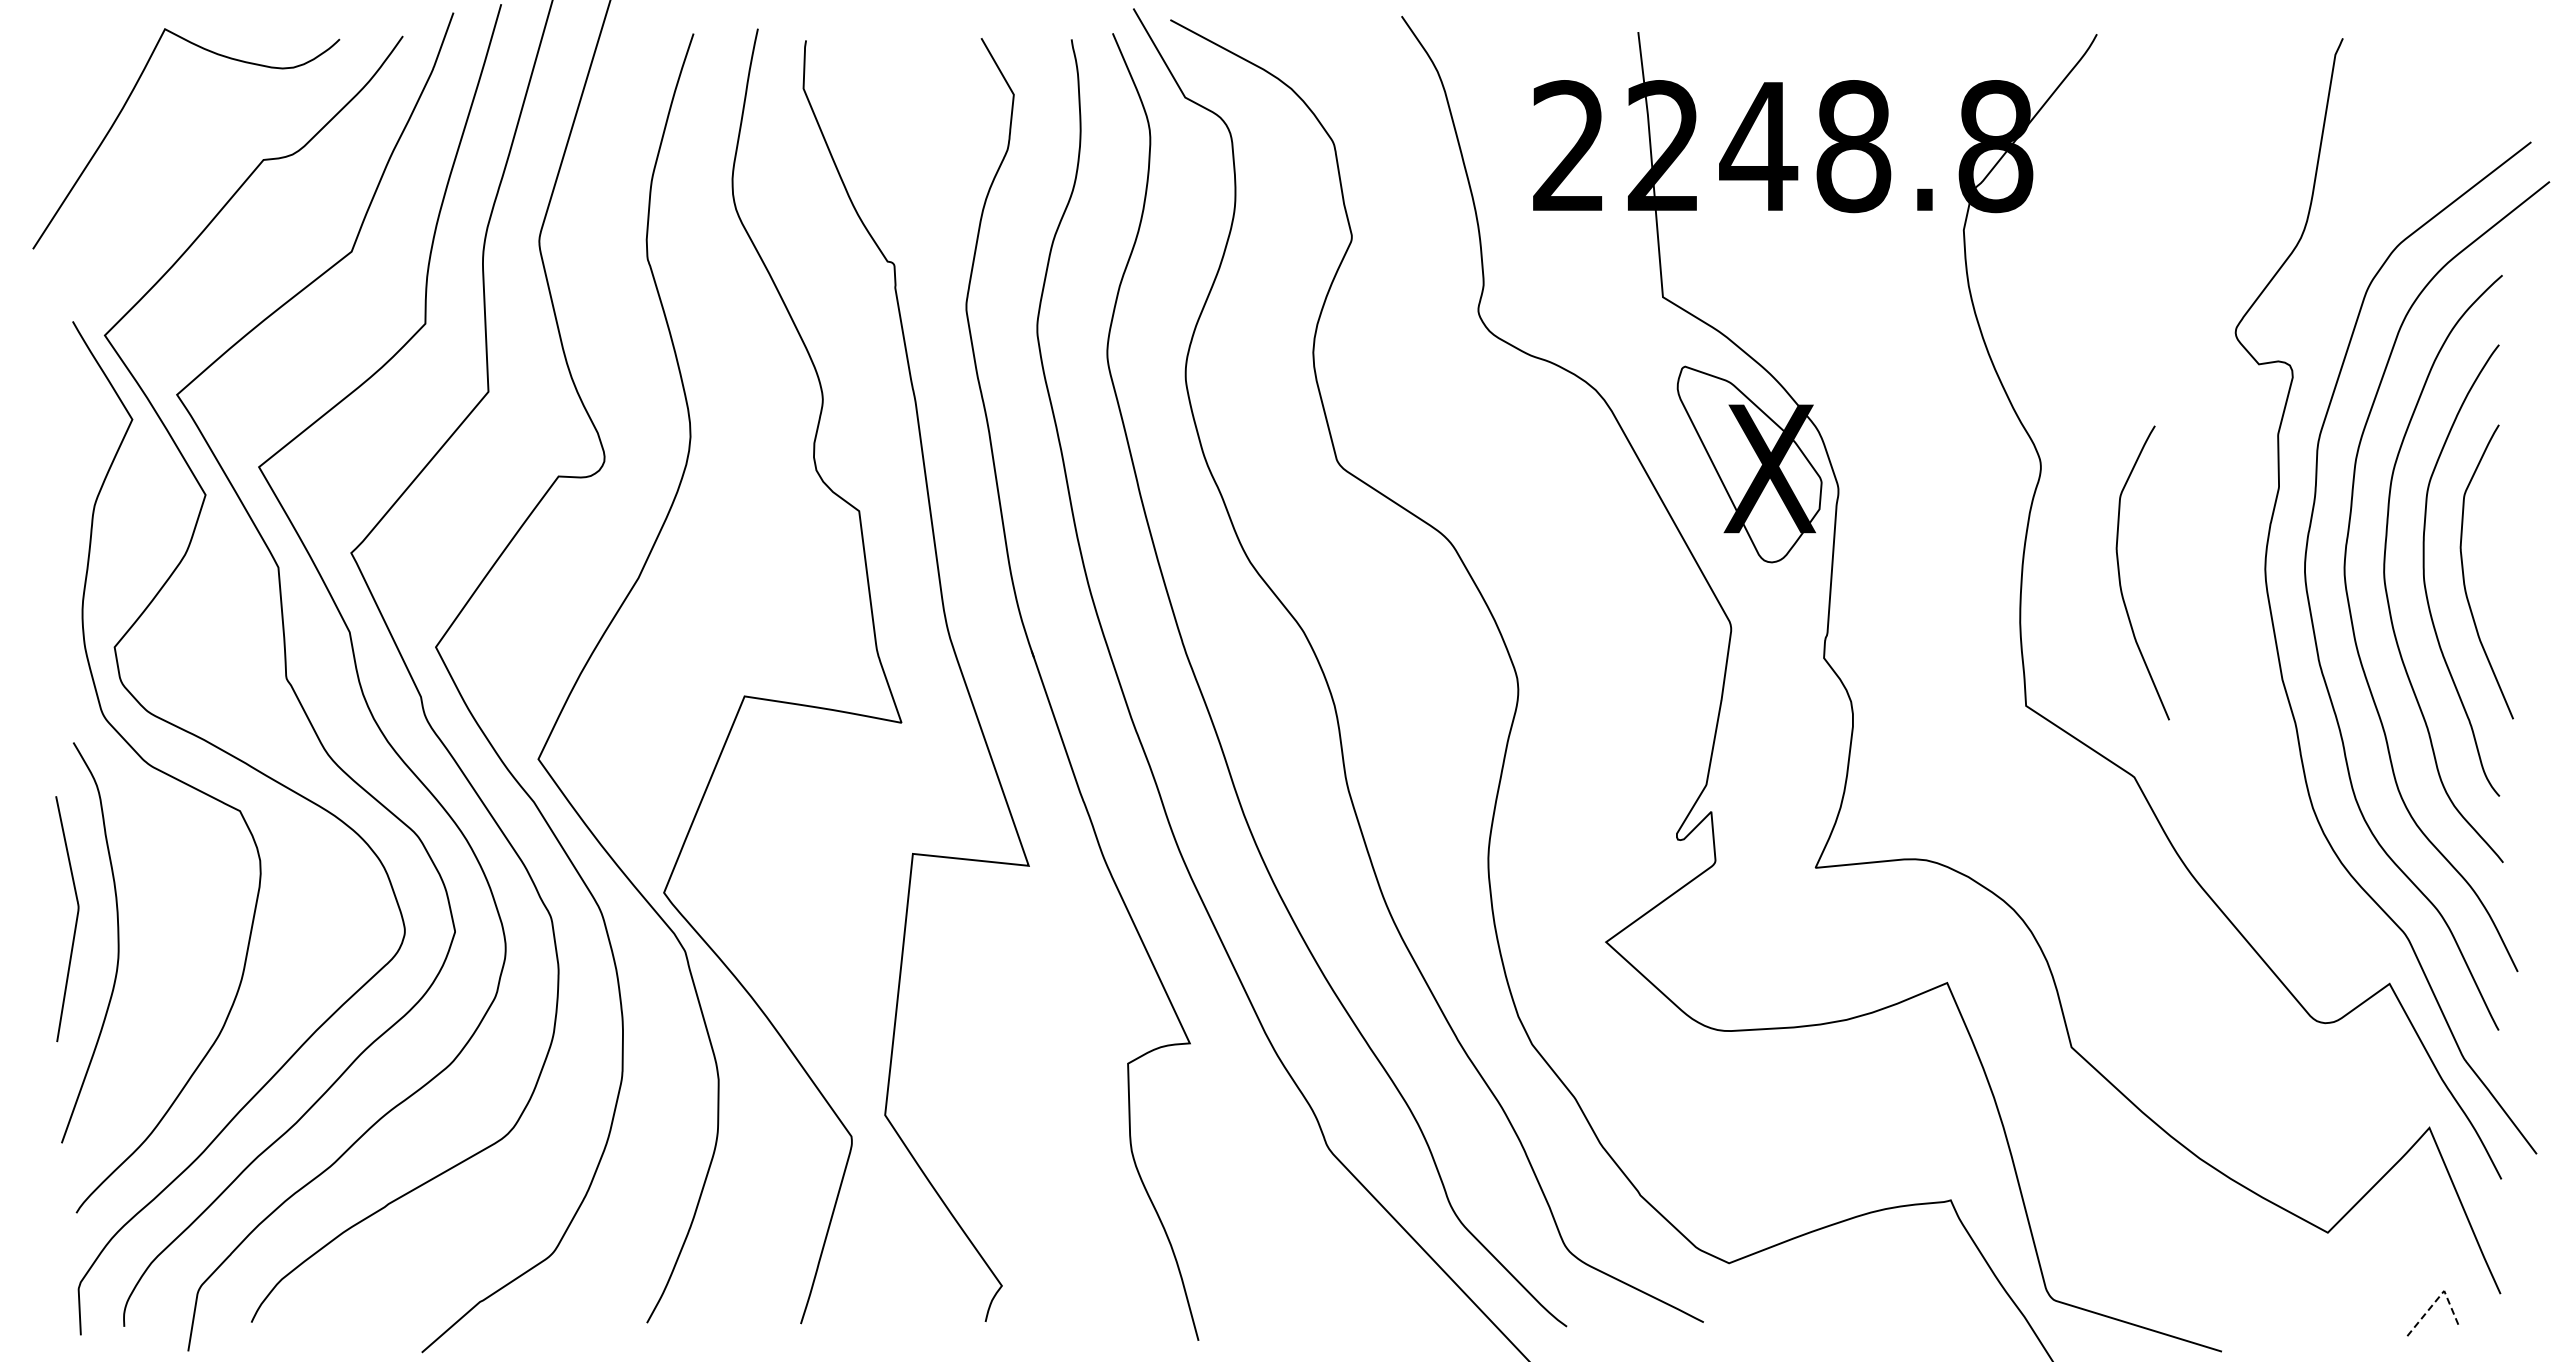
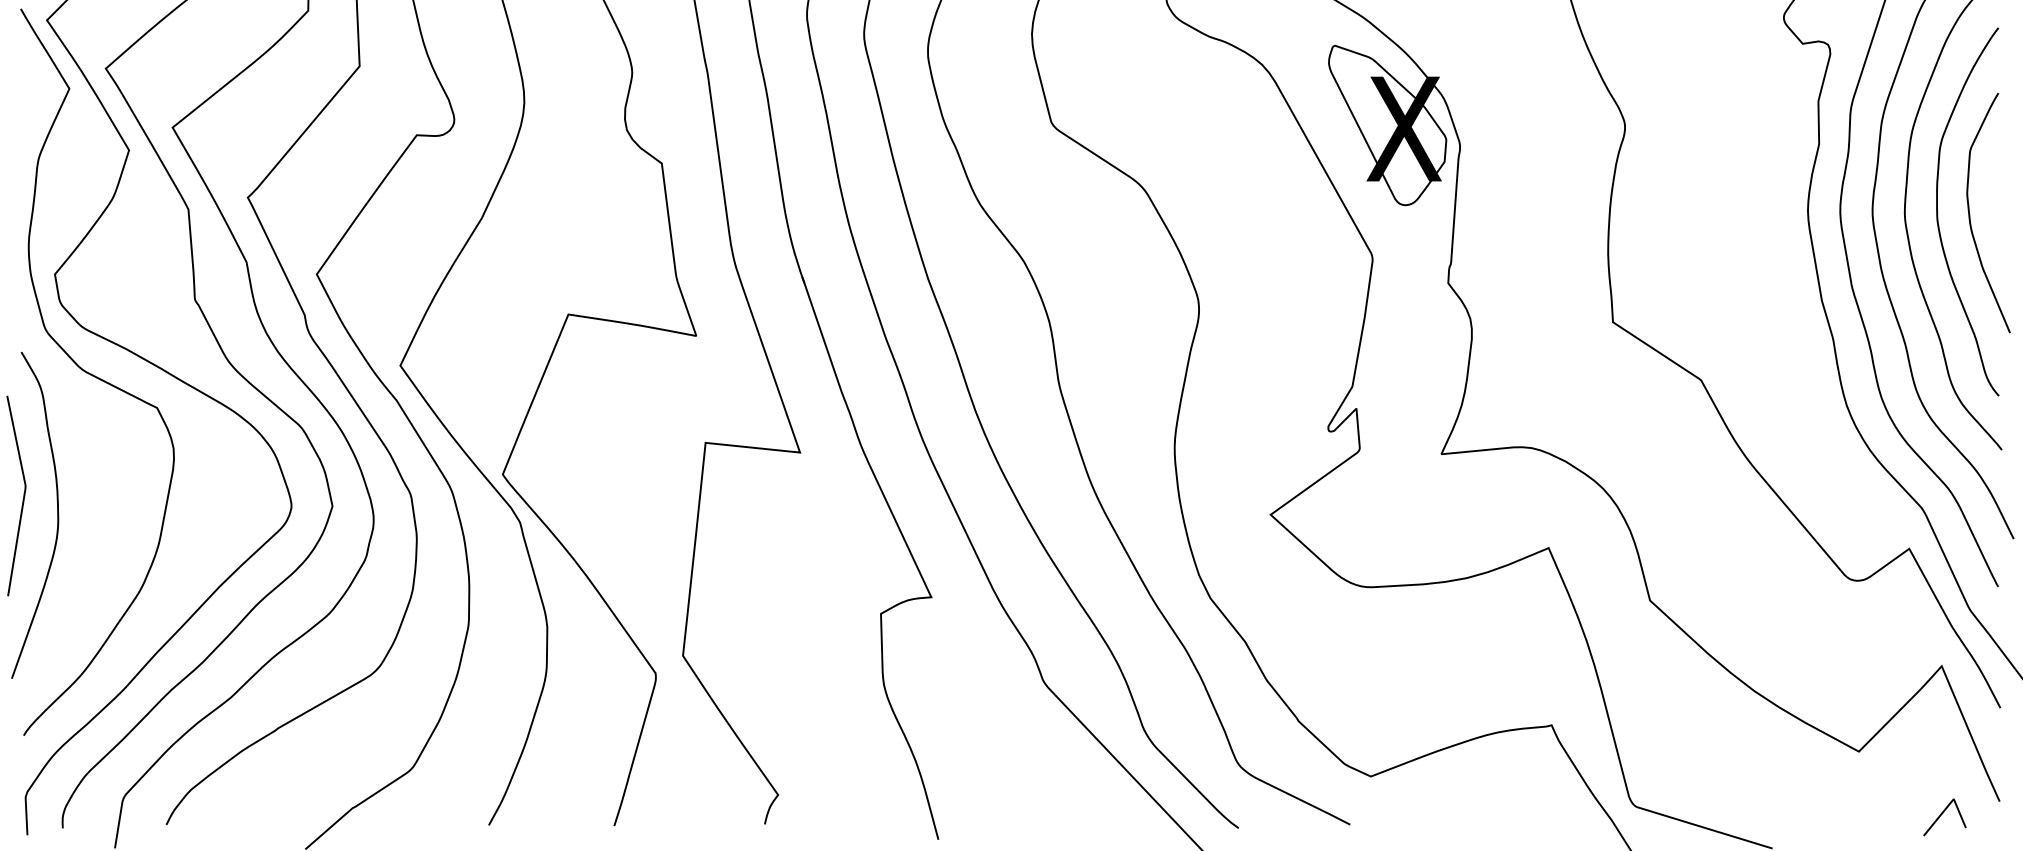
curve: (2120, 575) -> (1689, 215), removed
line: (2437, 1298) -> (1948, 805), dashed -> solid

